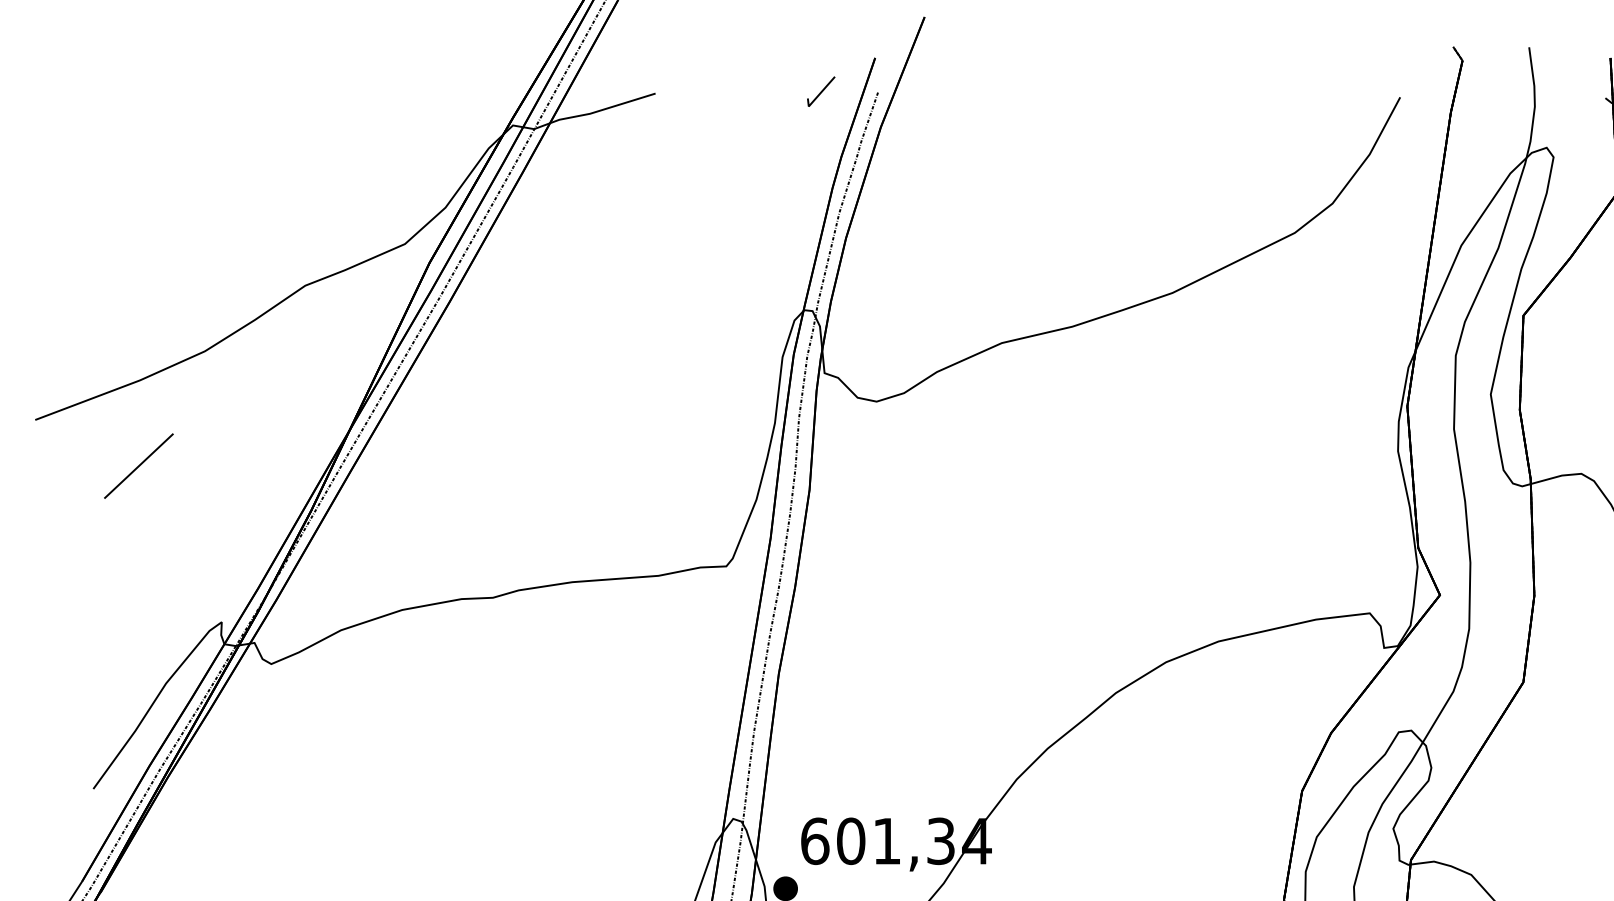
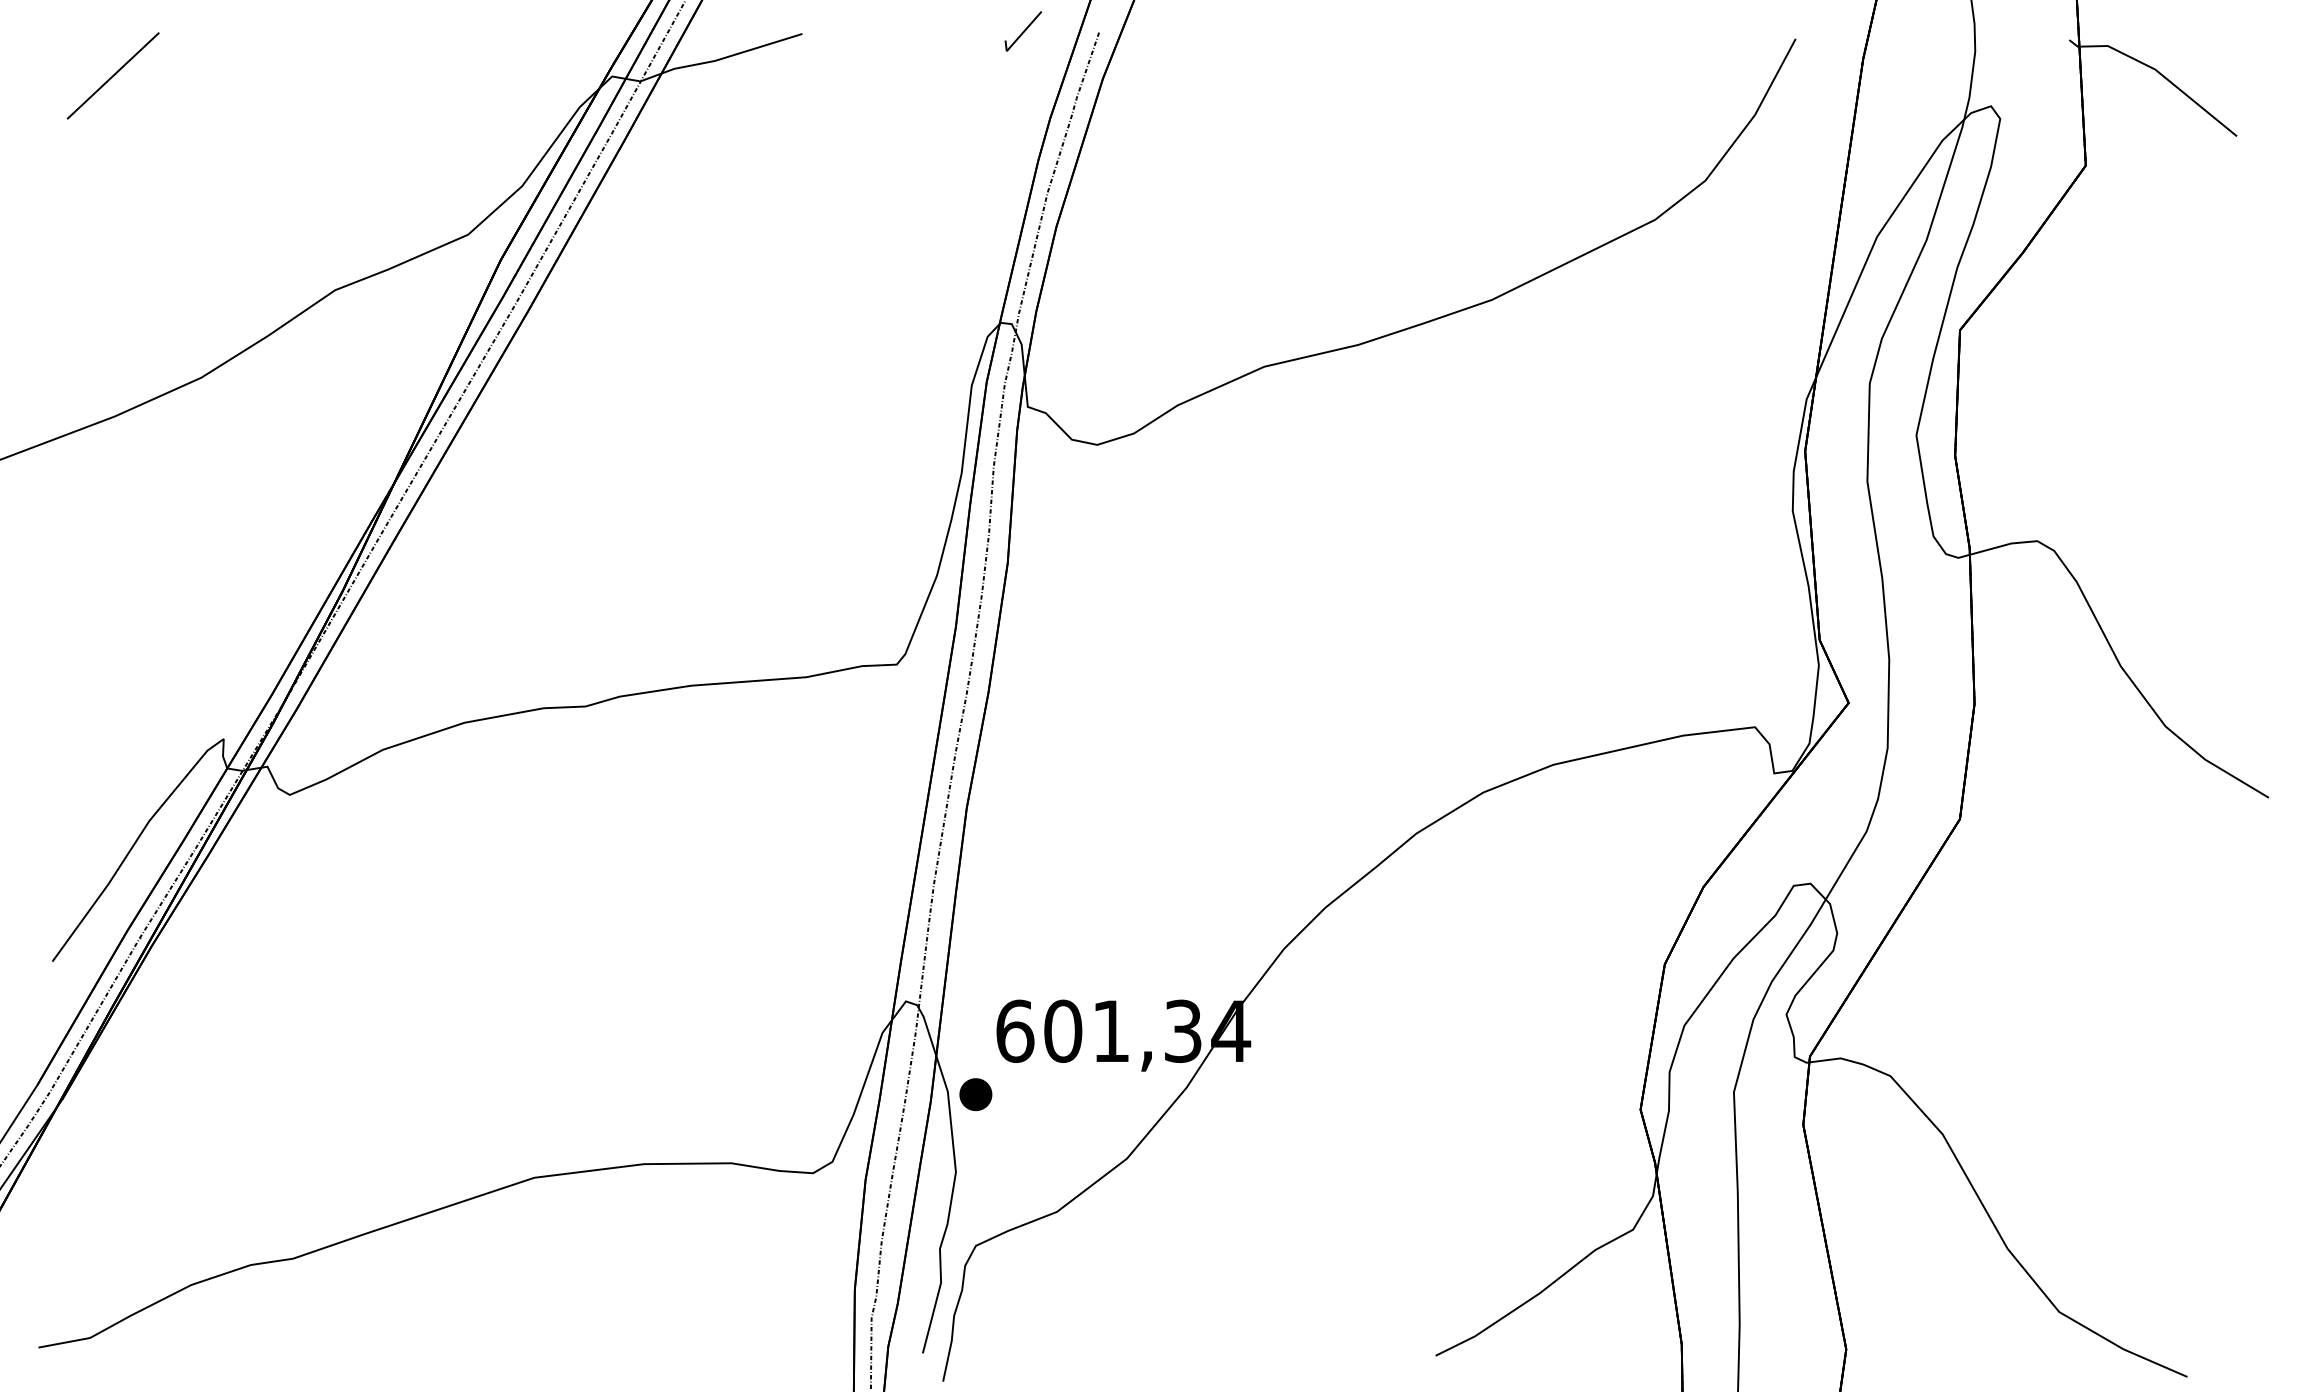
line: (138, 465) -> (112, 75), moved

